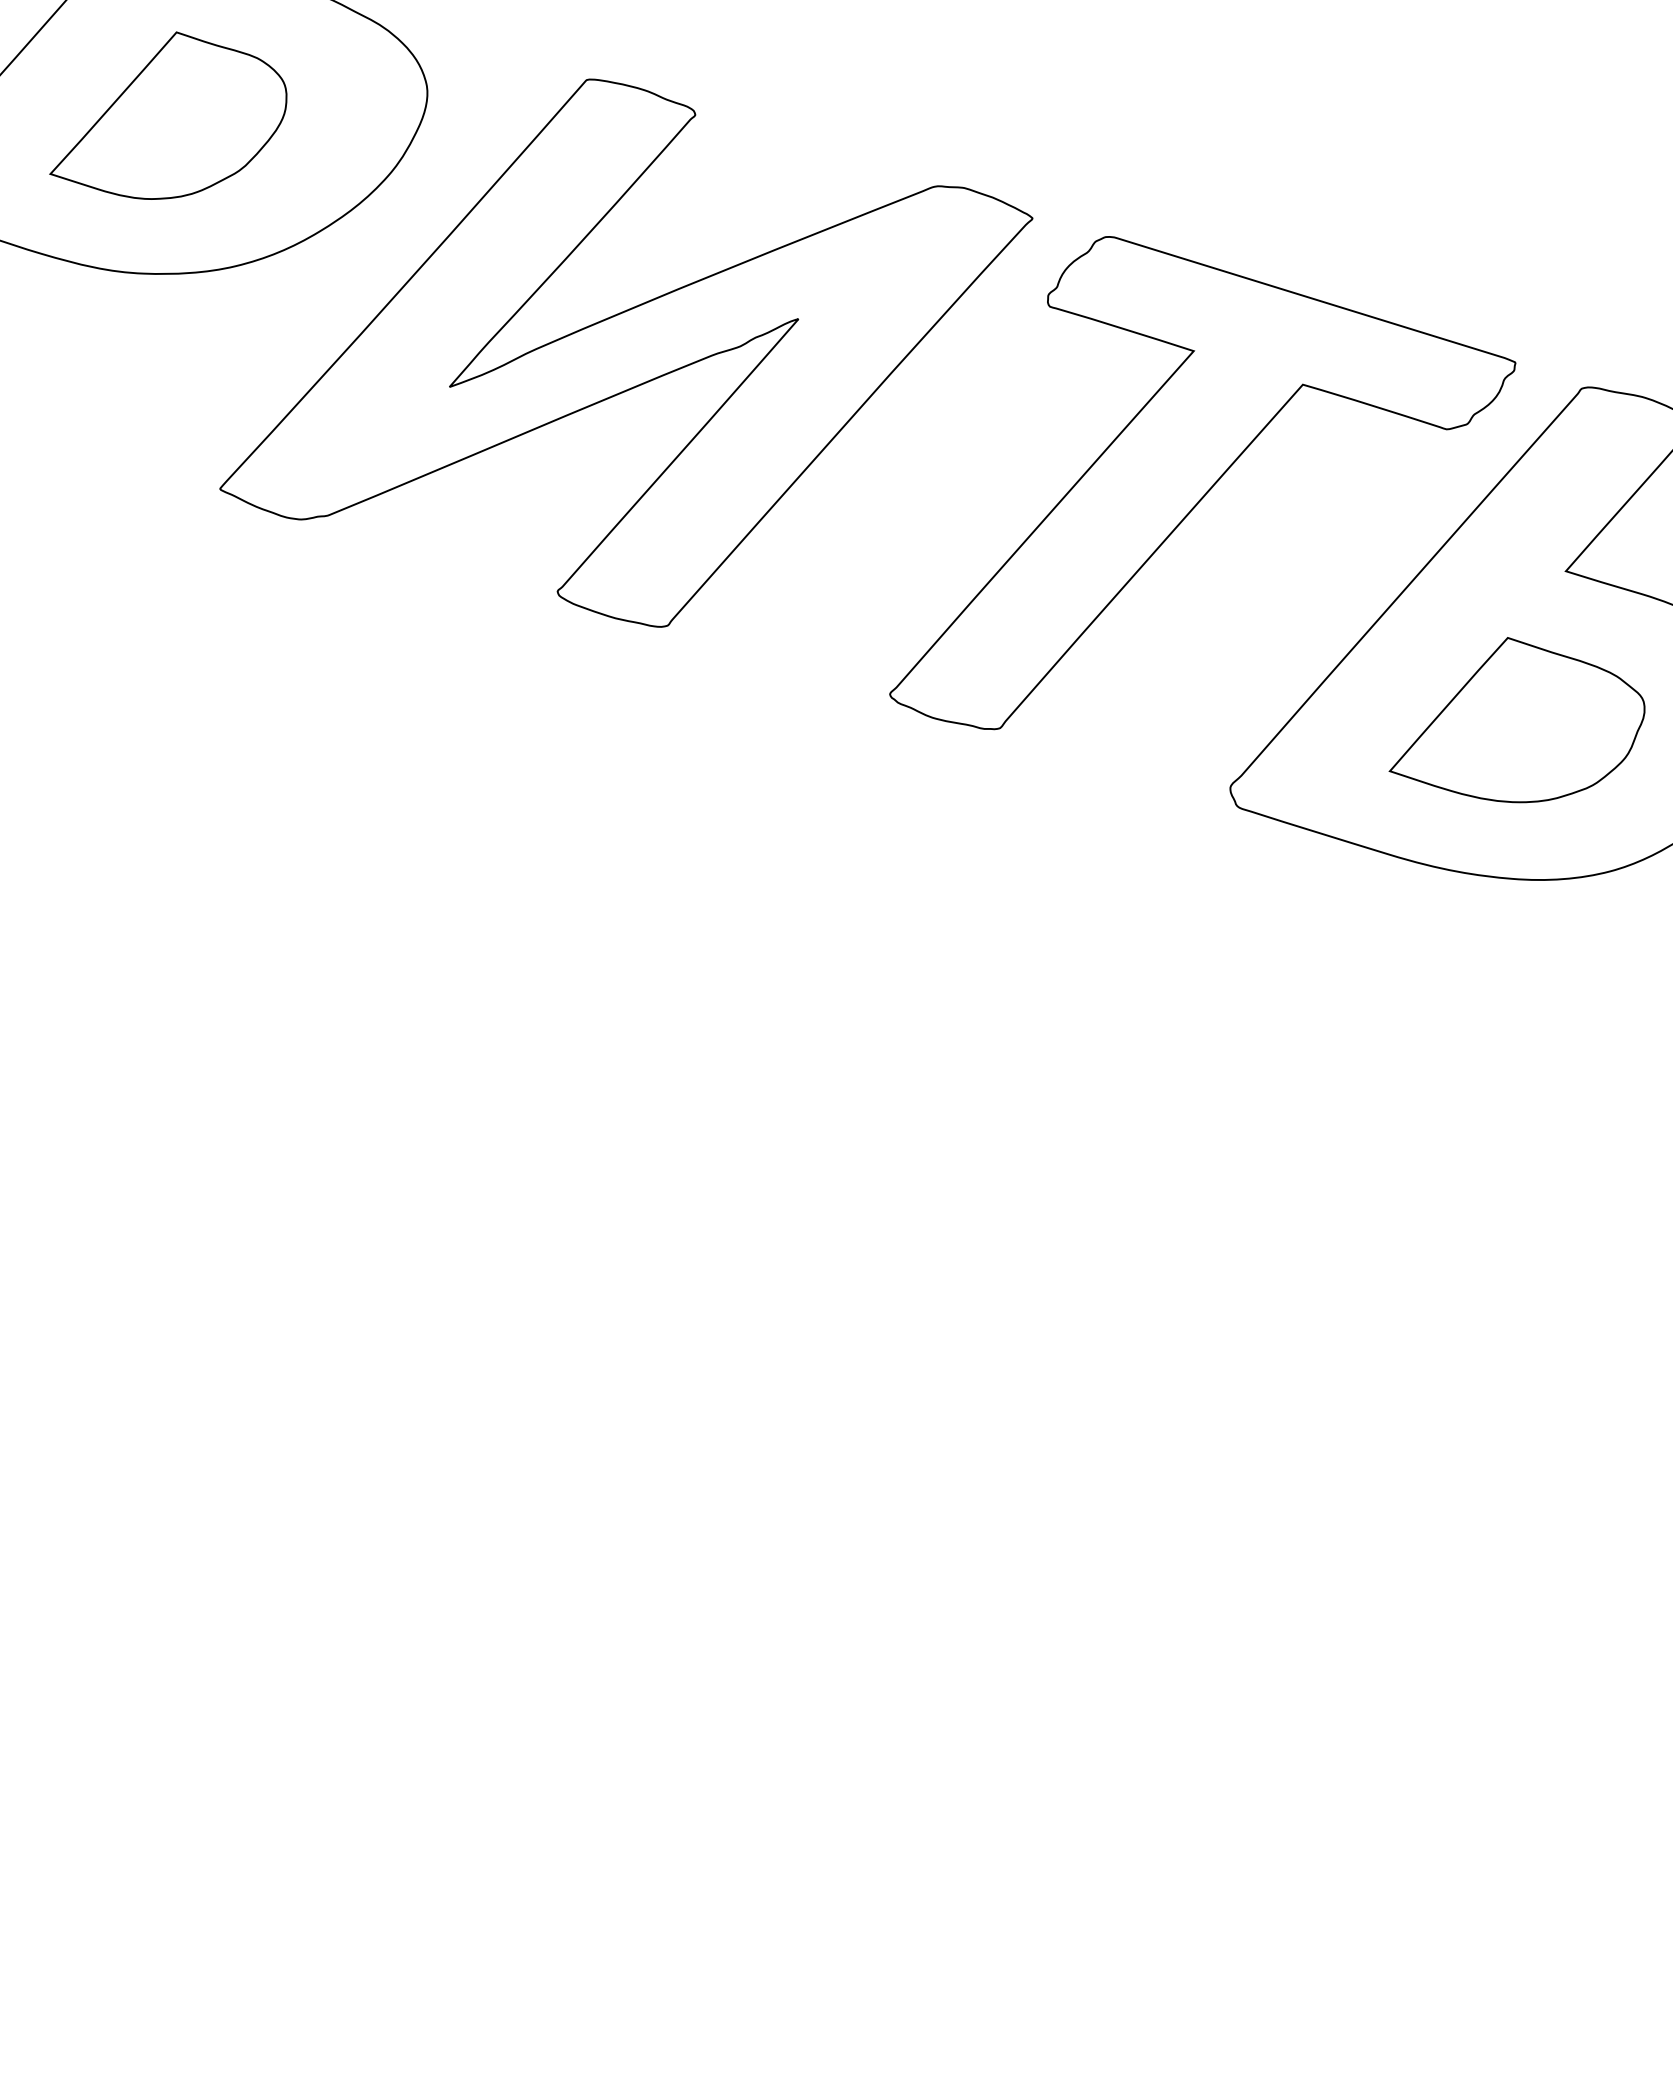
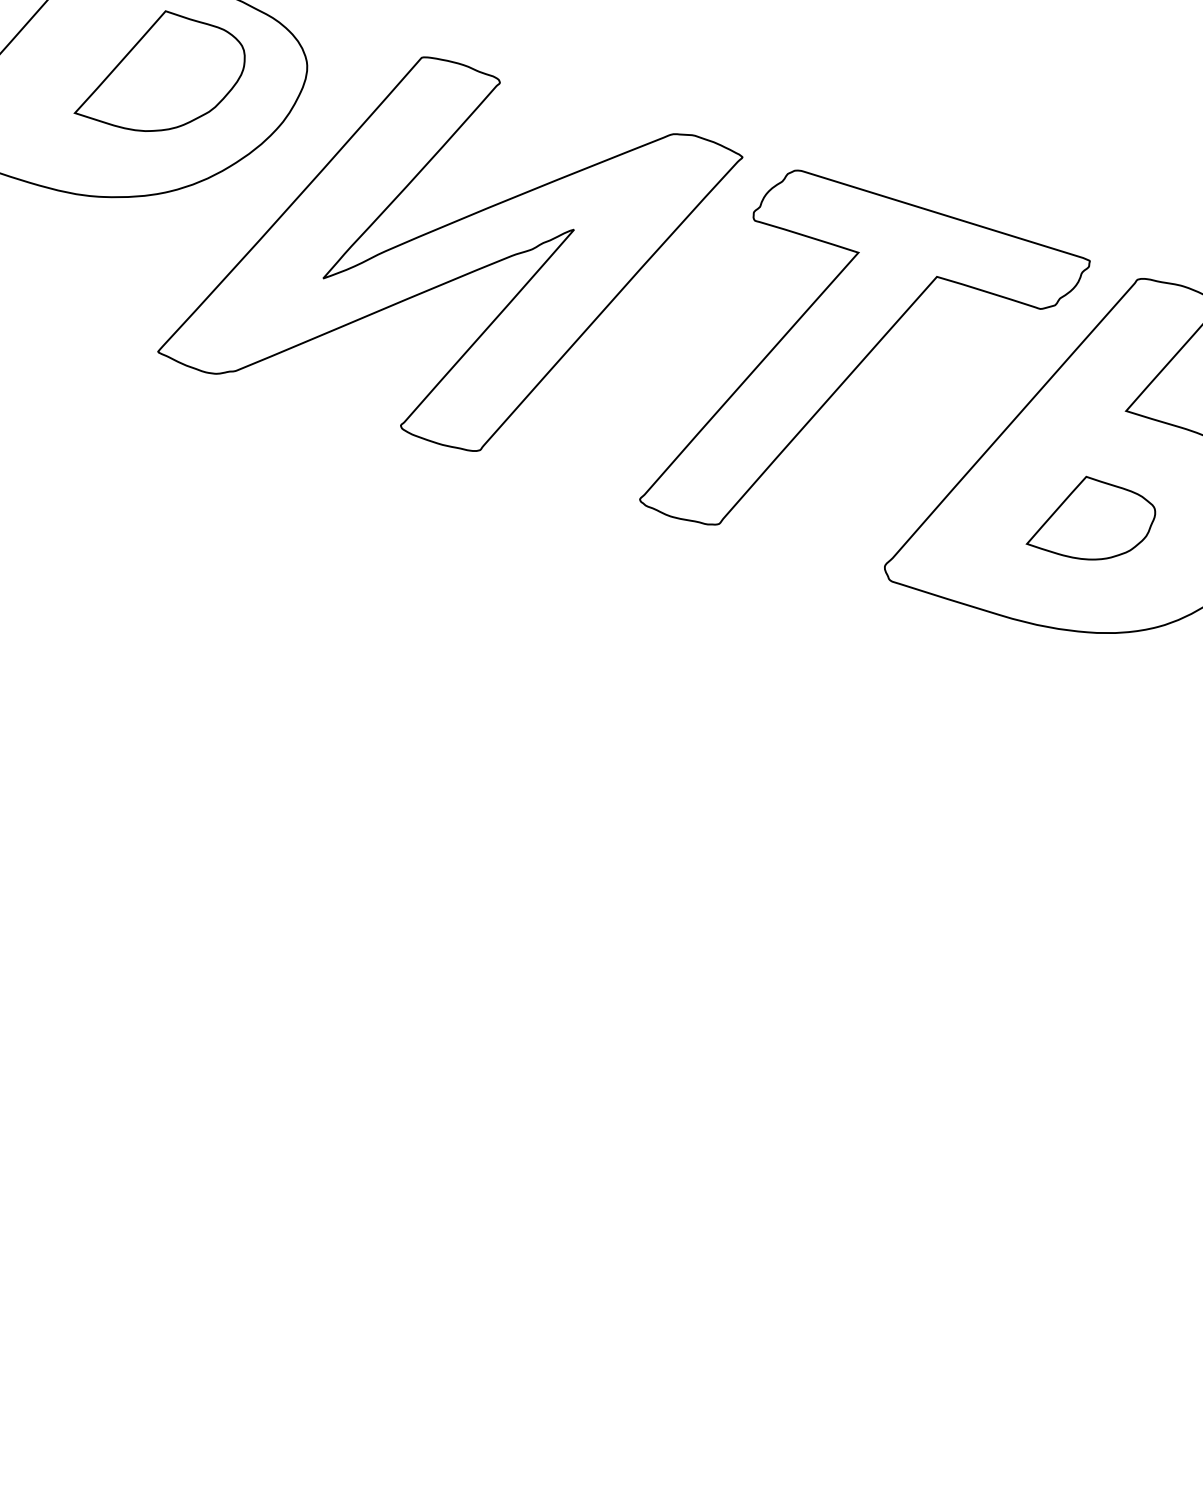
part: (168, 115) -> (159, 70), moved
part: (1516, 720) -> (1090, 518), size x0.7

